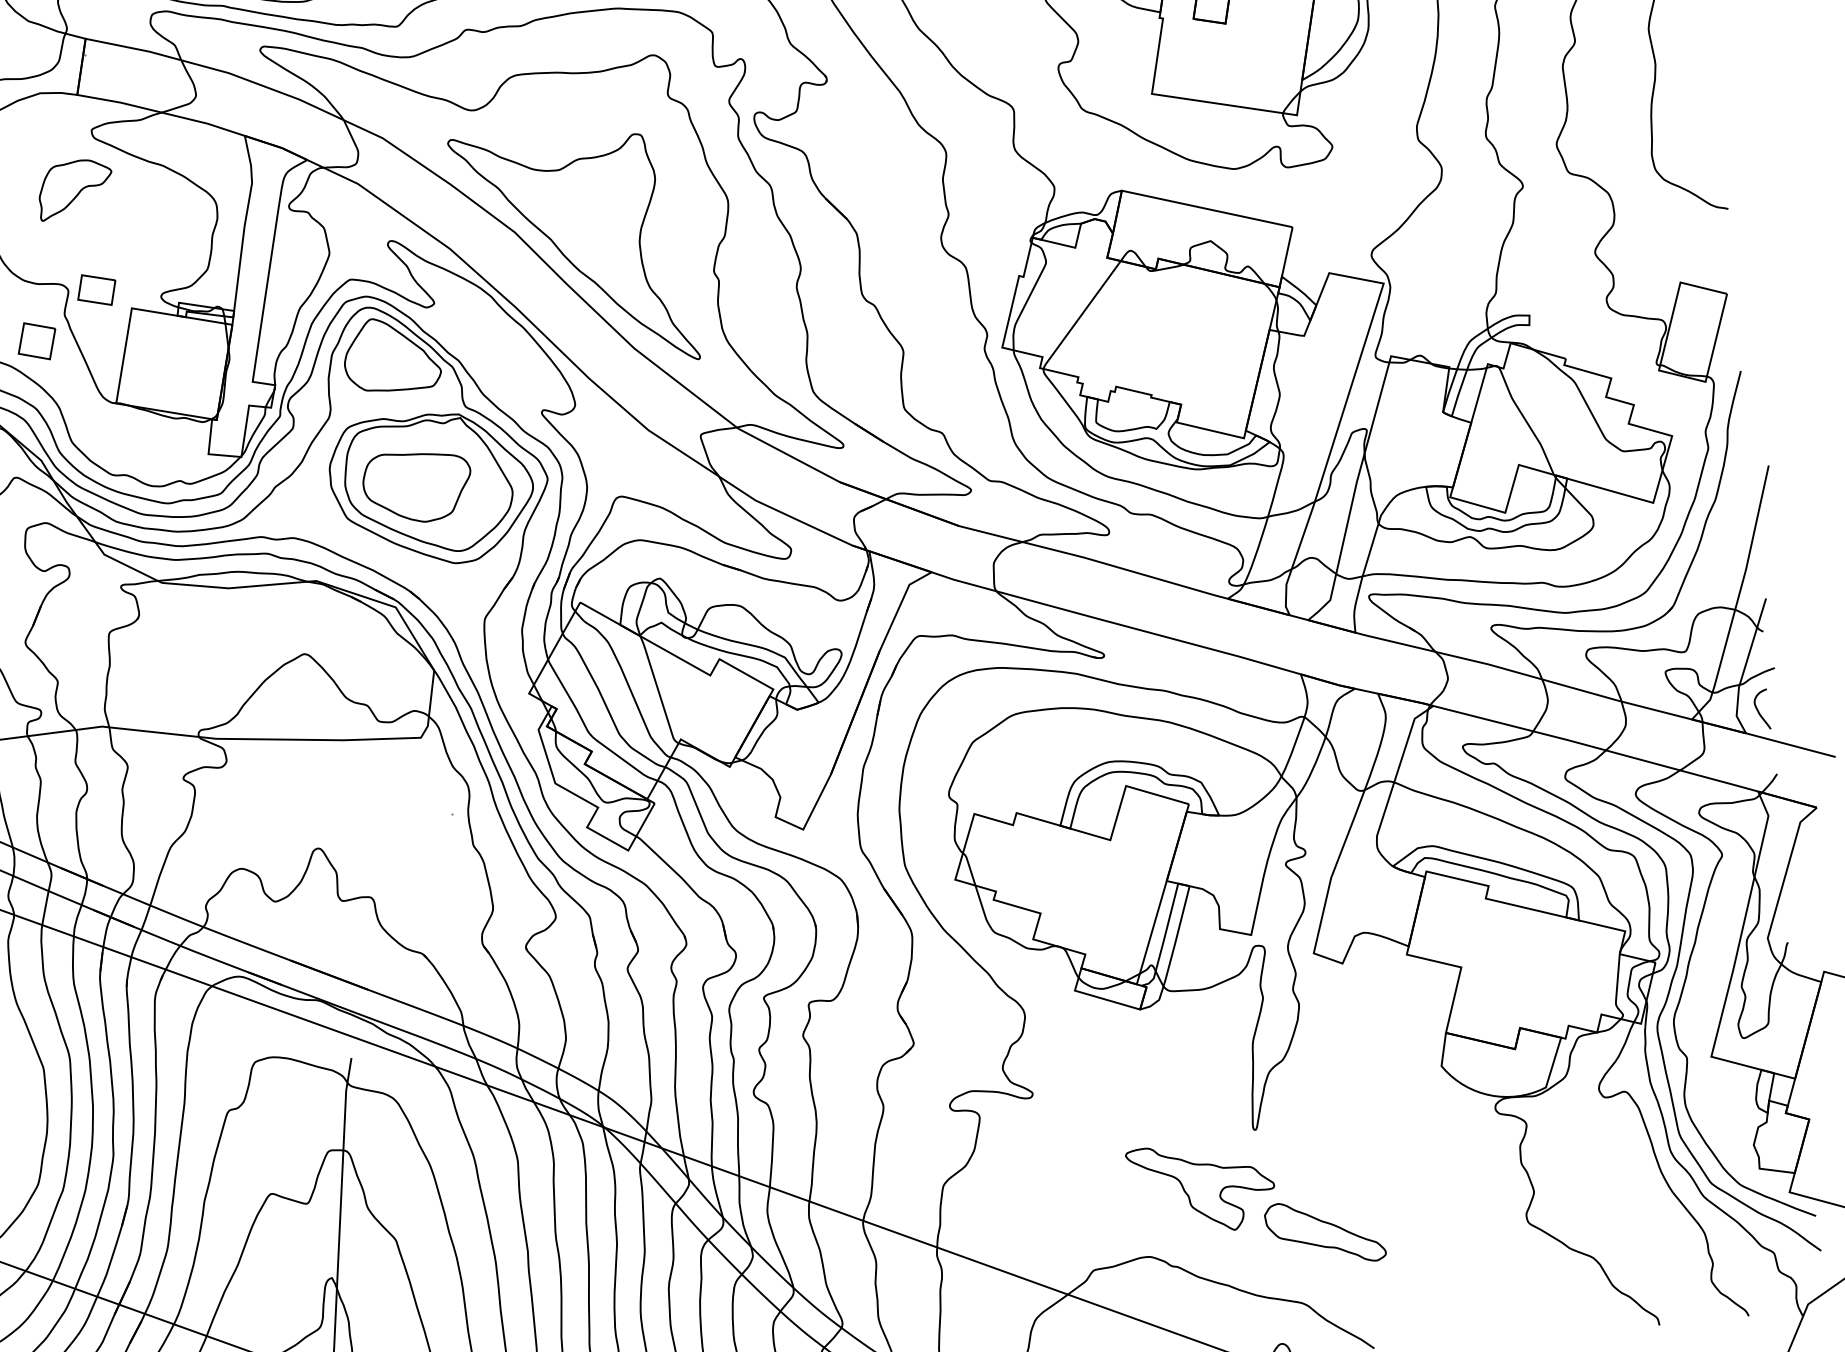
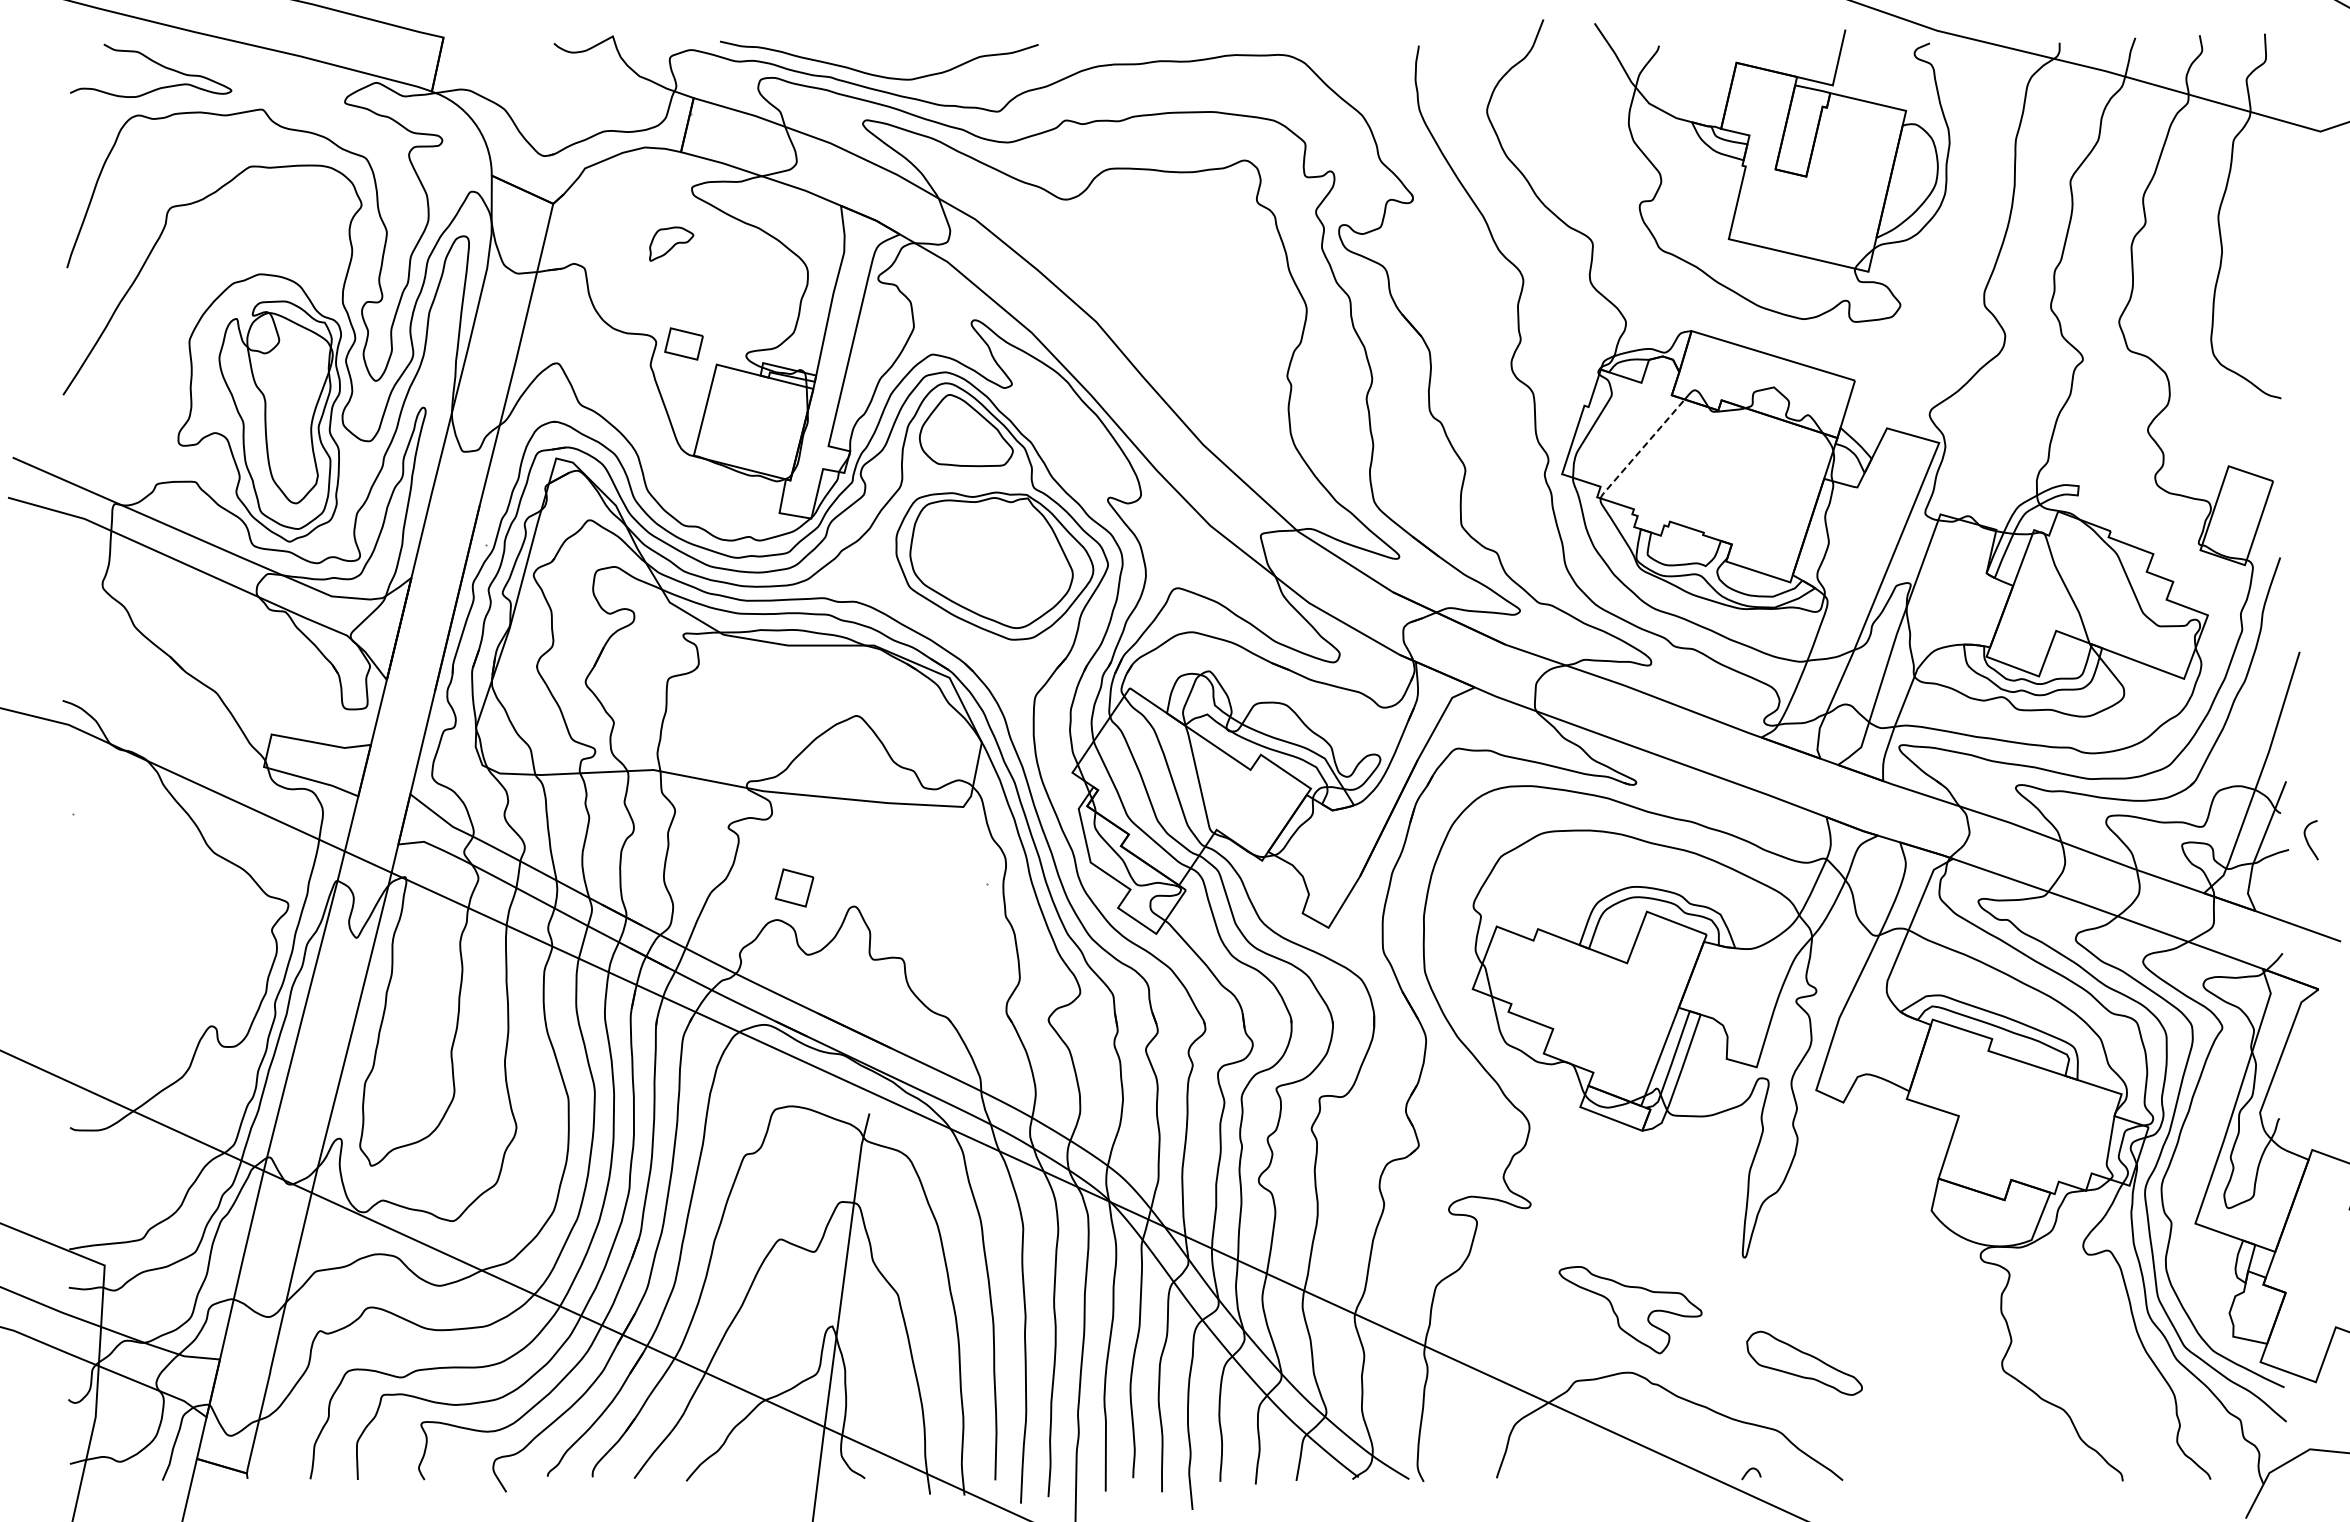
part: (75, 188) -> (671, 243), size x0.6
part: (573, 249) -> (1152, 343), removed
line: (1081, 315) -> (1641, 449), solid -> dashed
part: (36, 340) -> (794, 887), moved
part: (417, 487) -> (980, 562), removed
curve: (1759, 711) -> (2308, 841), moved
part: (1201, 1188) -> (1630, 1310), moved

